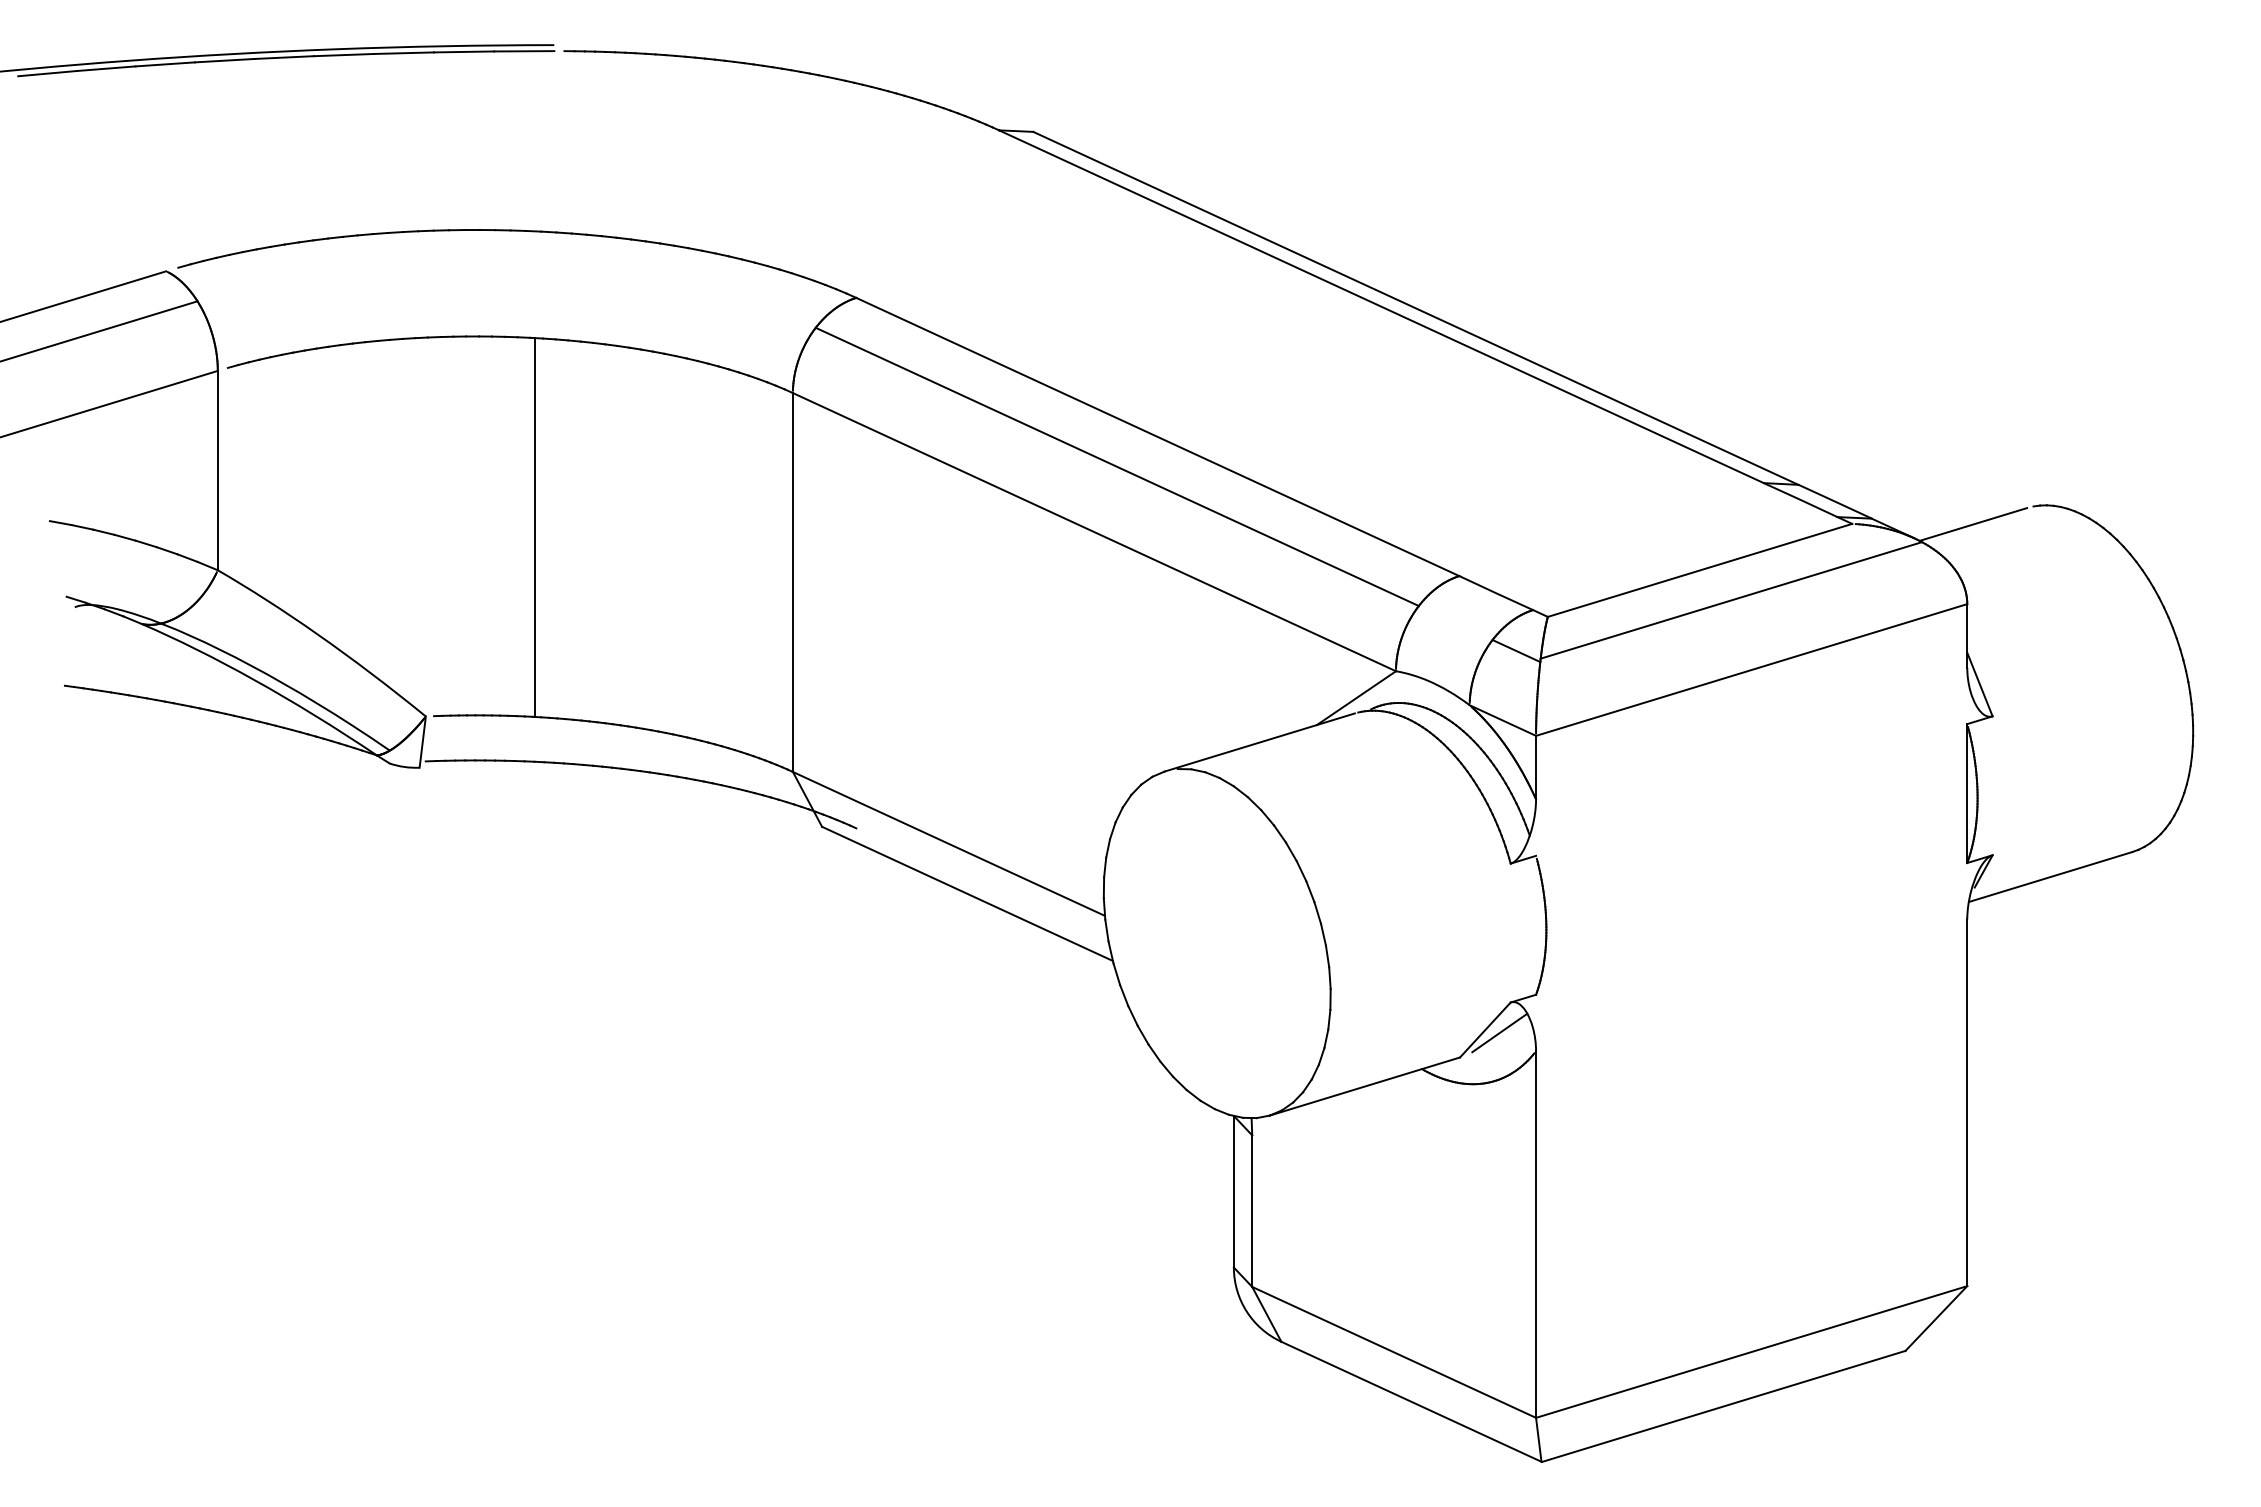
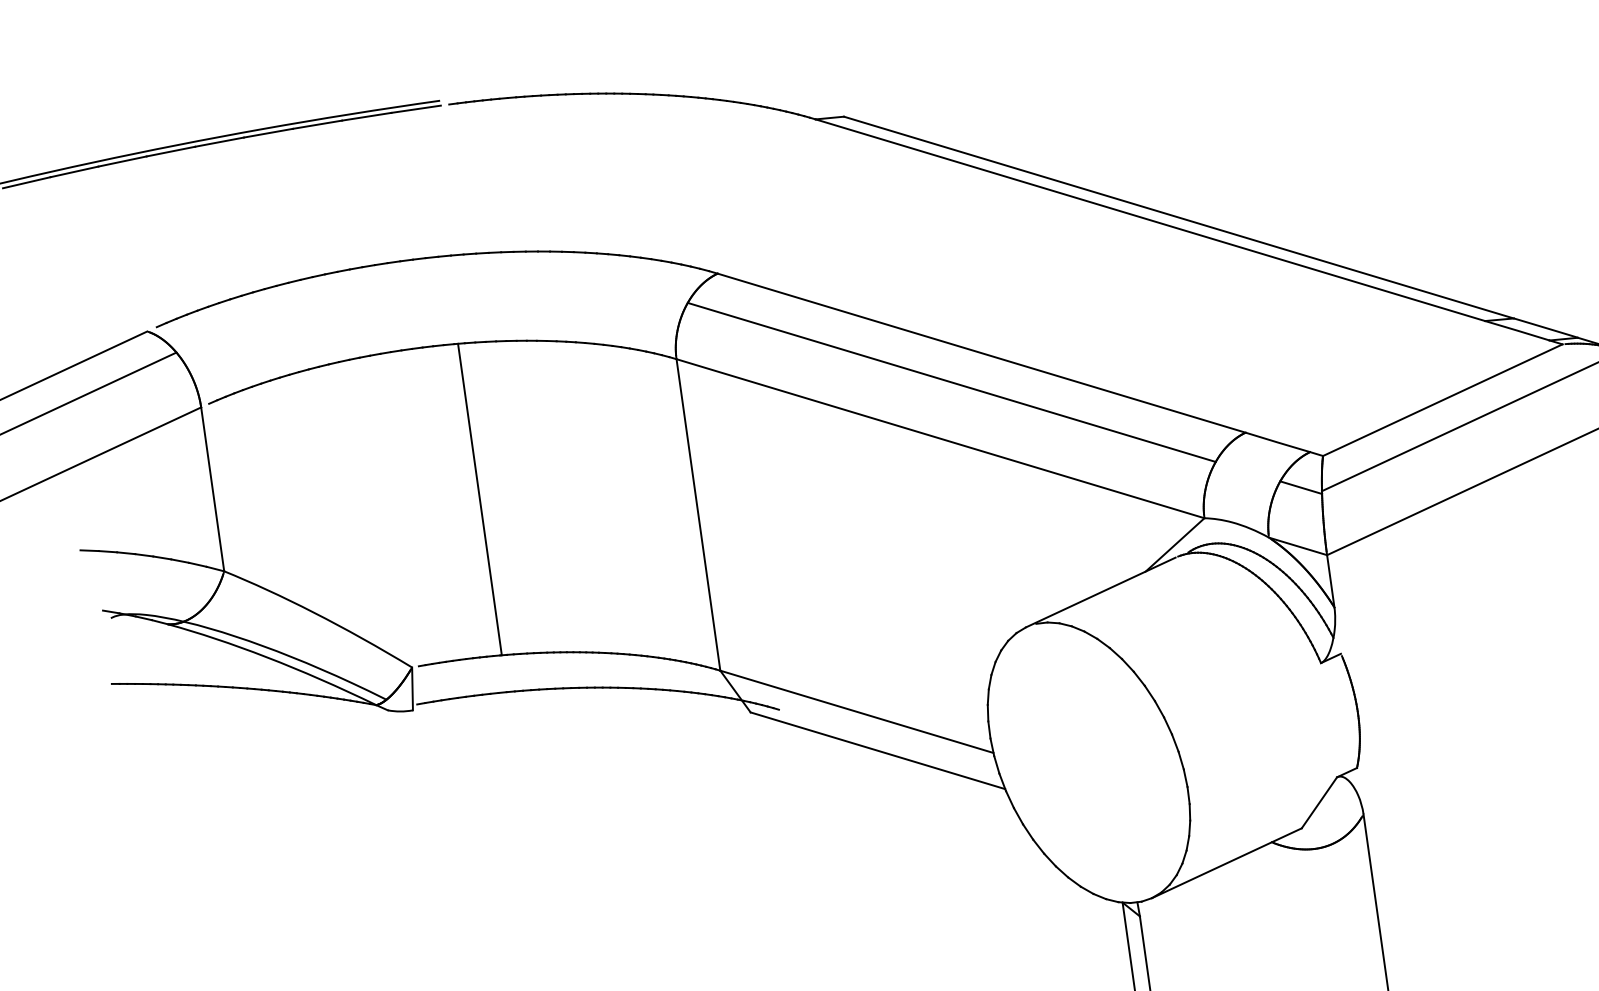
line: (1499, 1032) -> (1331, 803), removed

